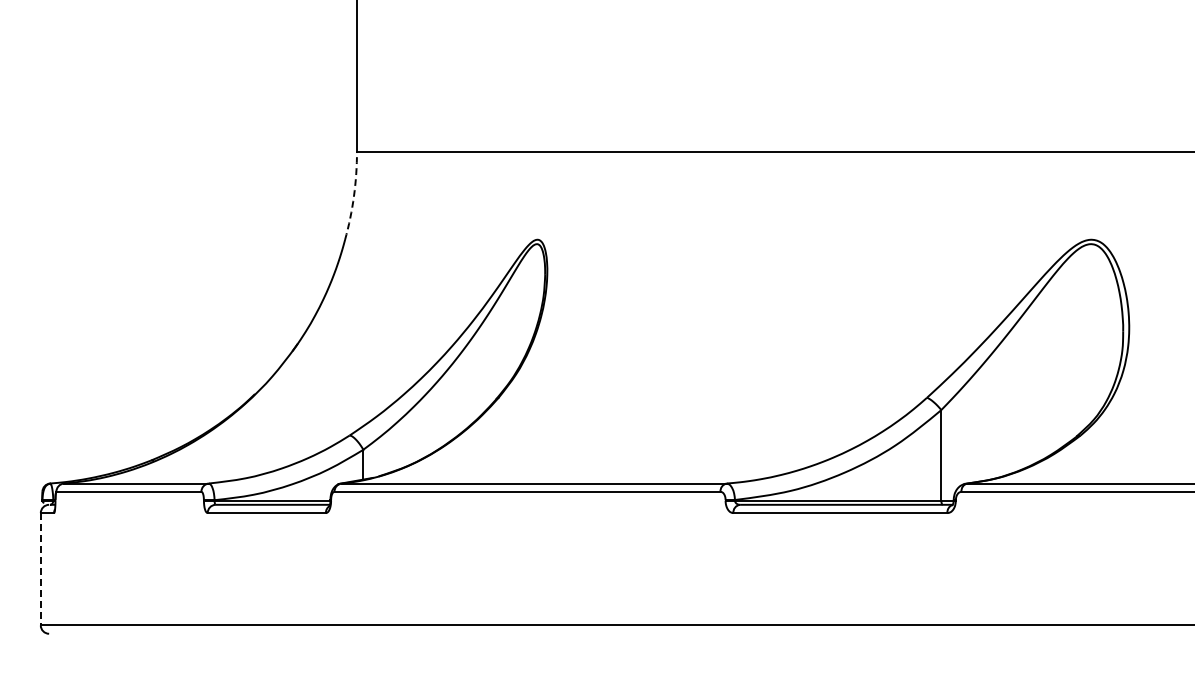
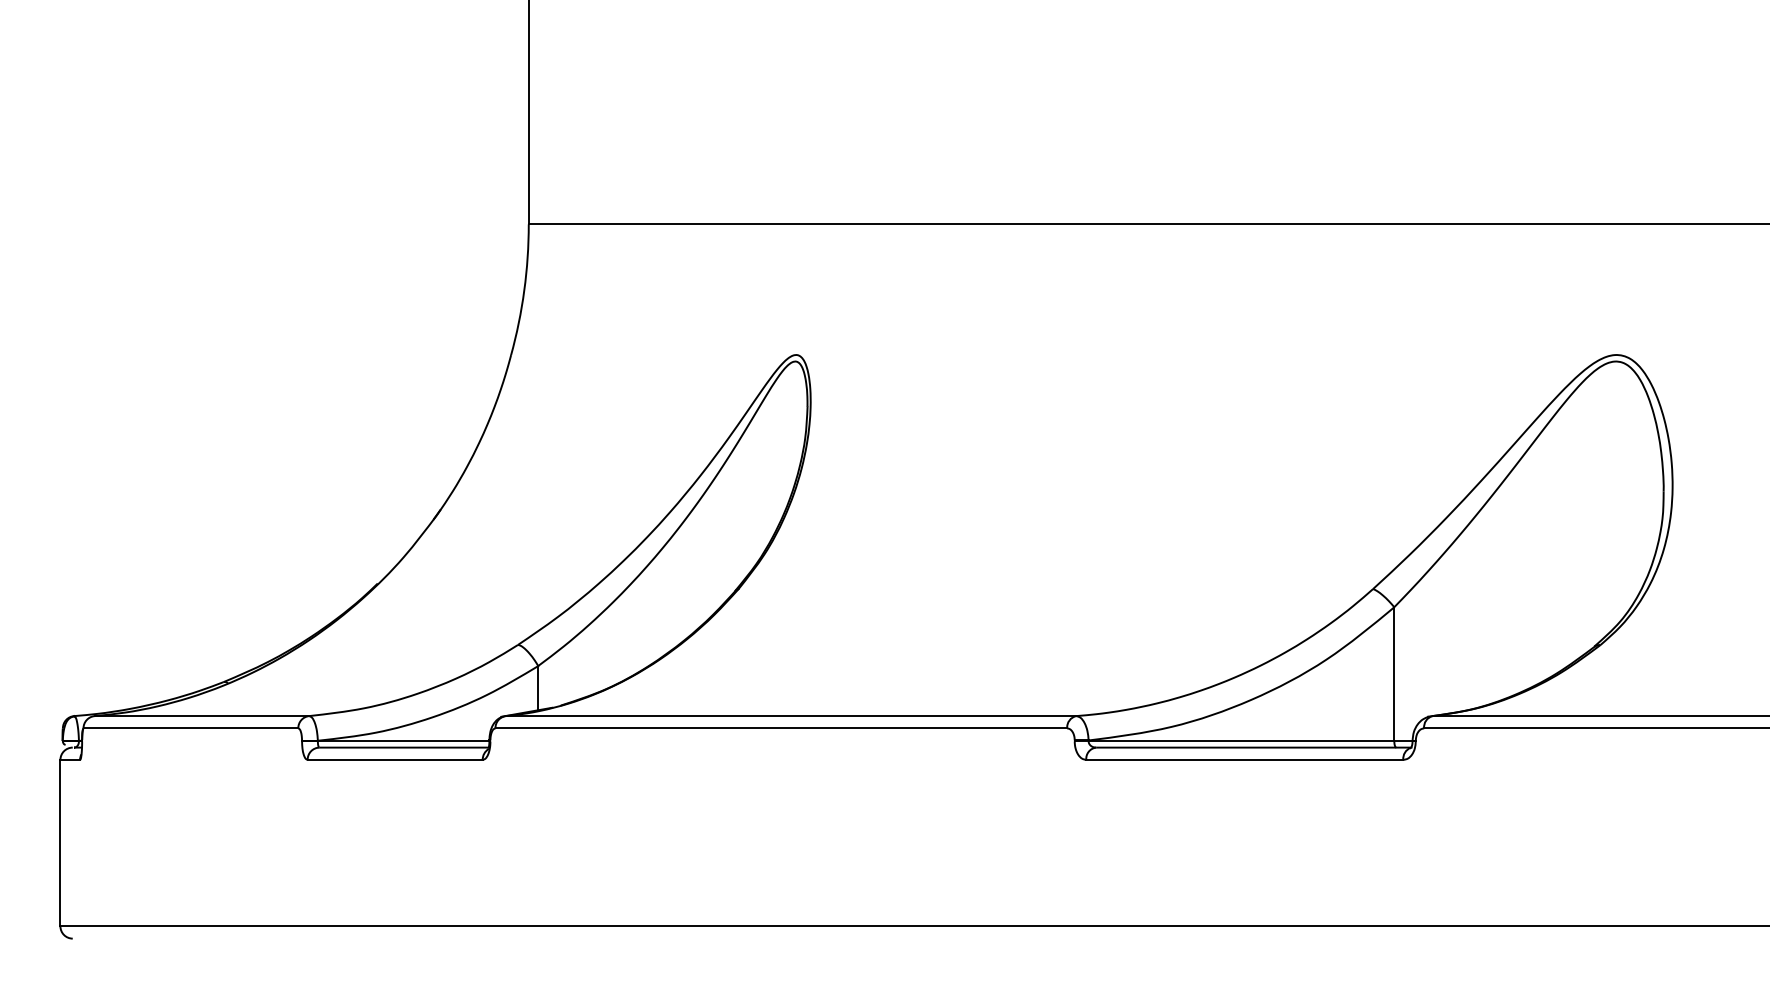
arc: (354, 196) -> (525, 290), dashed -> solid
line: (40, 569) -> (59, 843), dashed -> solid

